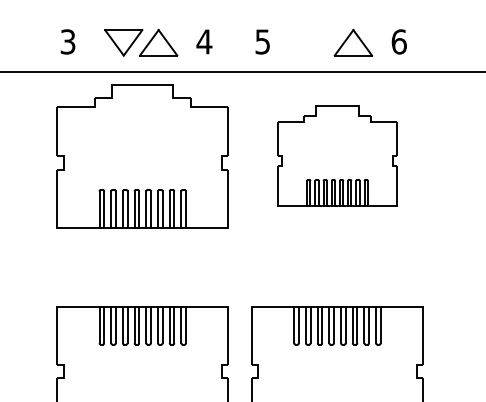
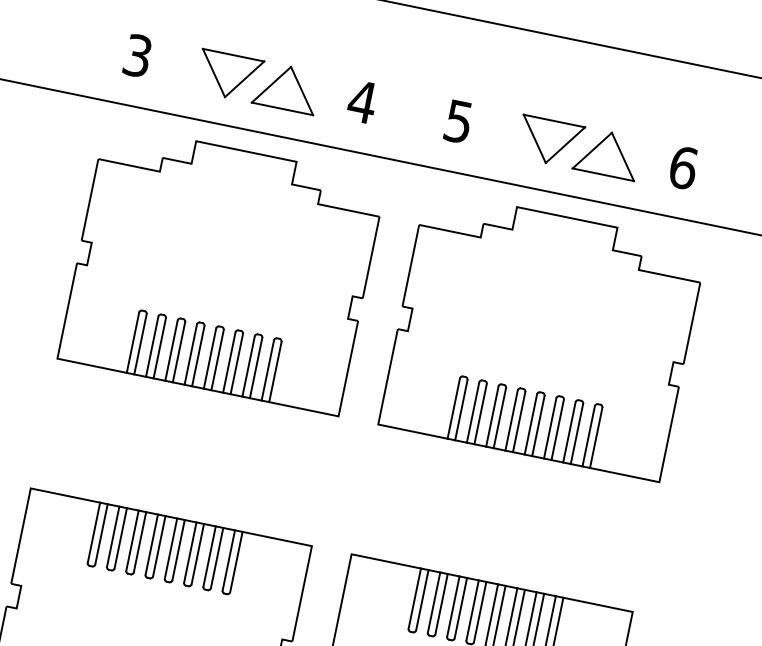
part: (318, 42) -> (550, 141), added
part: (337, 156) -> (542, 335), size x1.43

